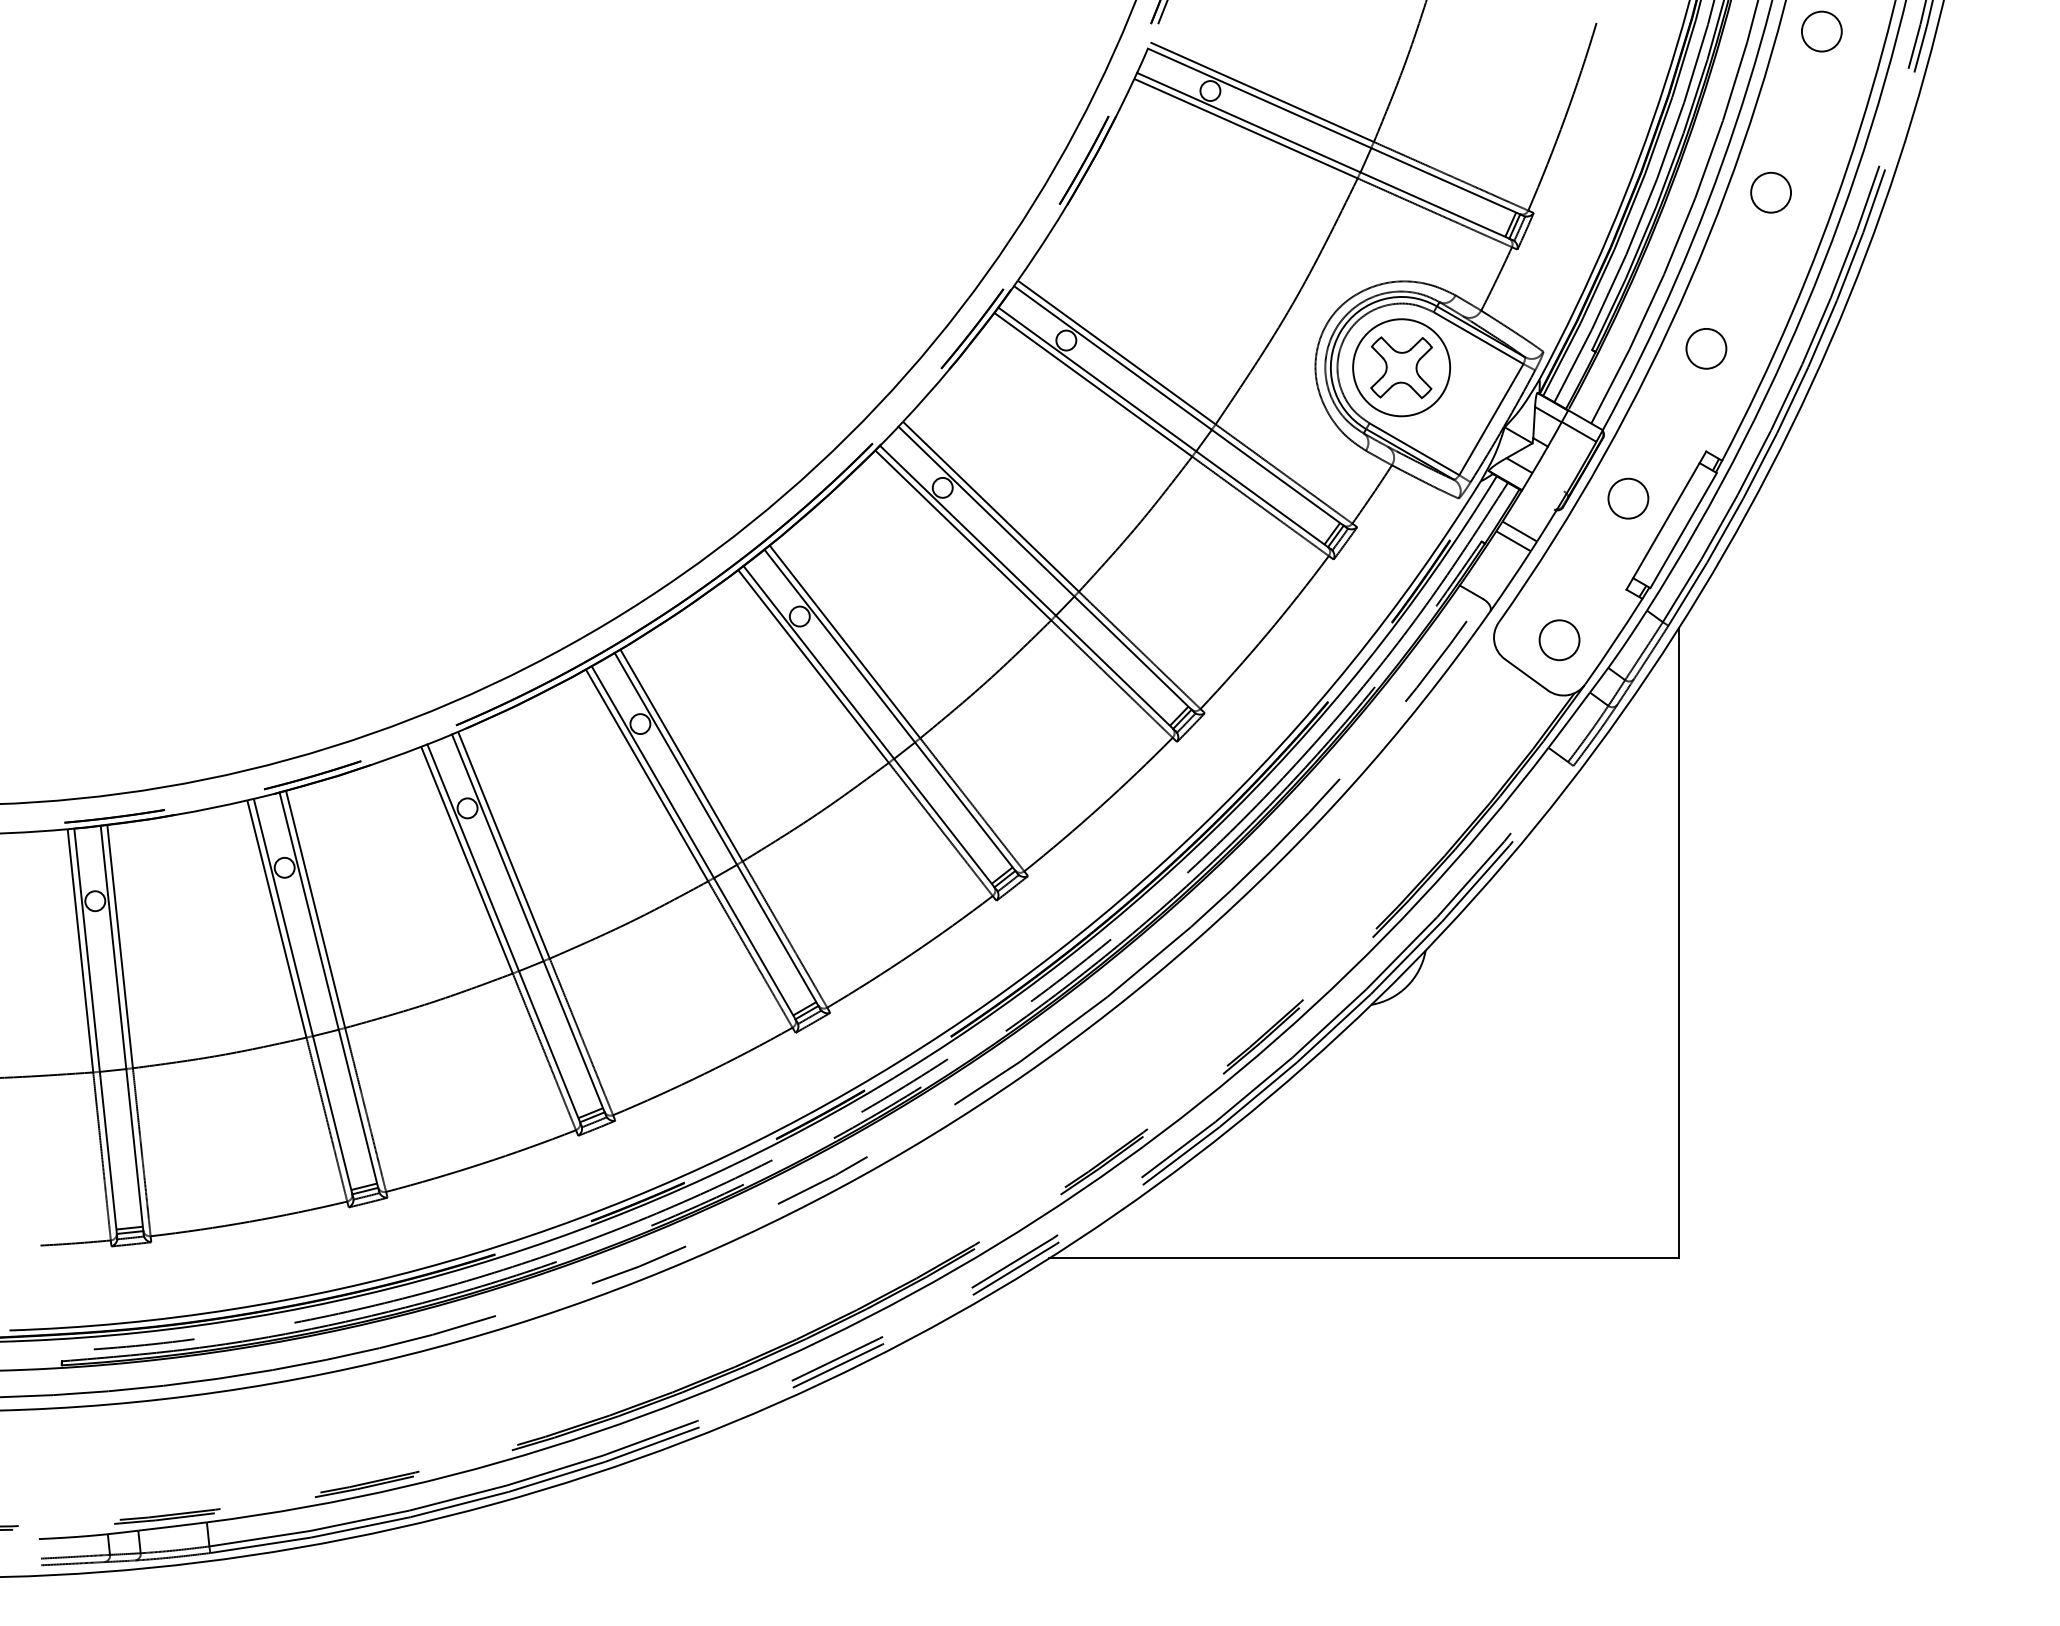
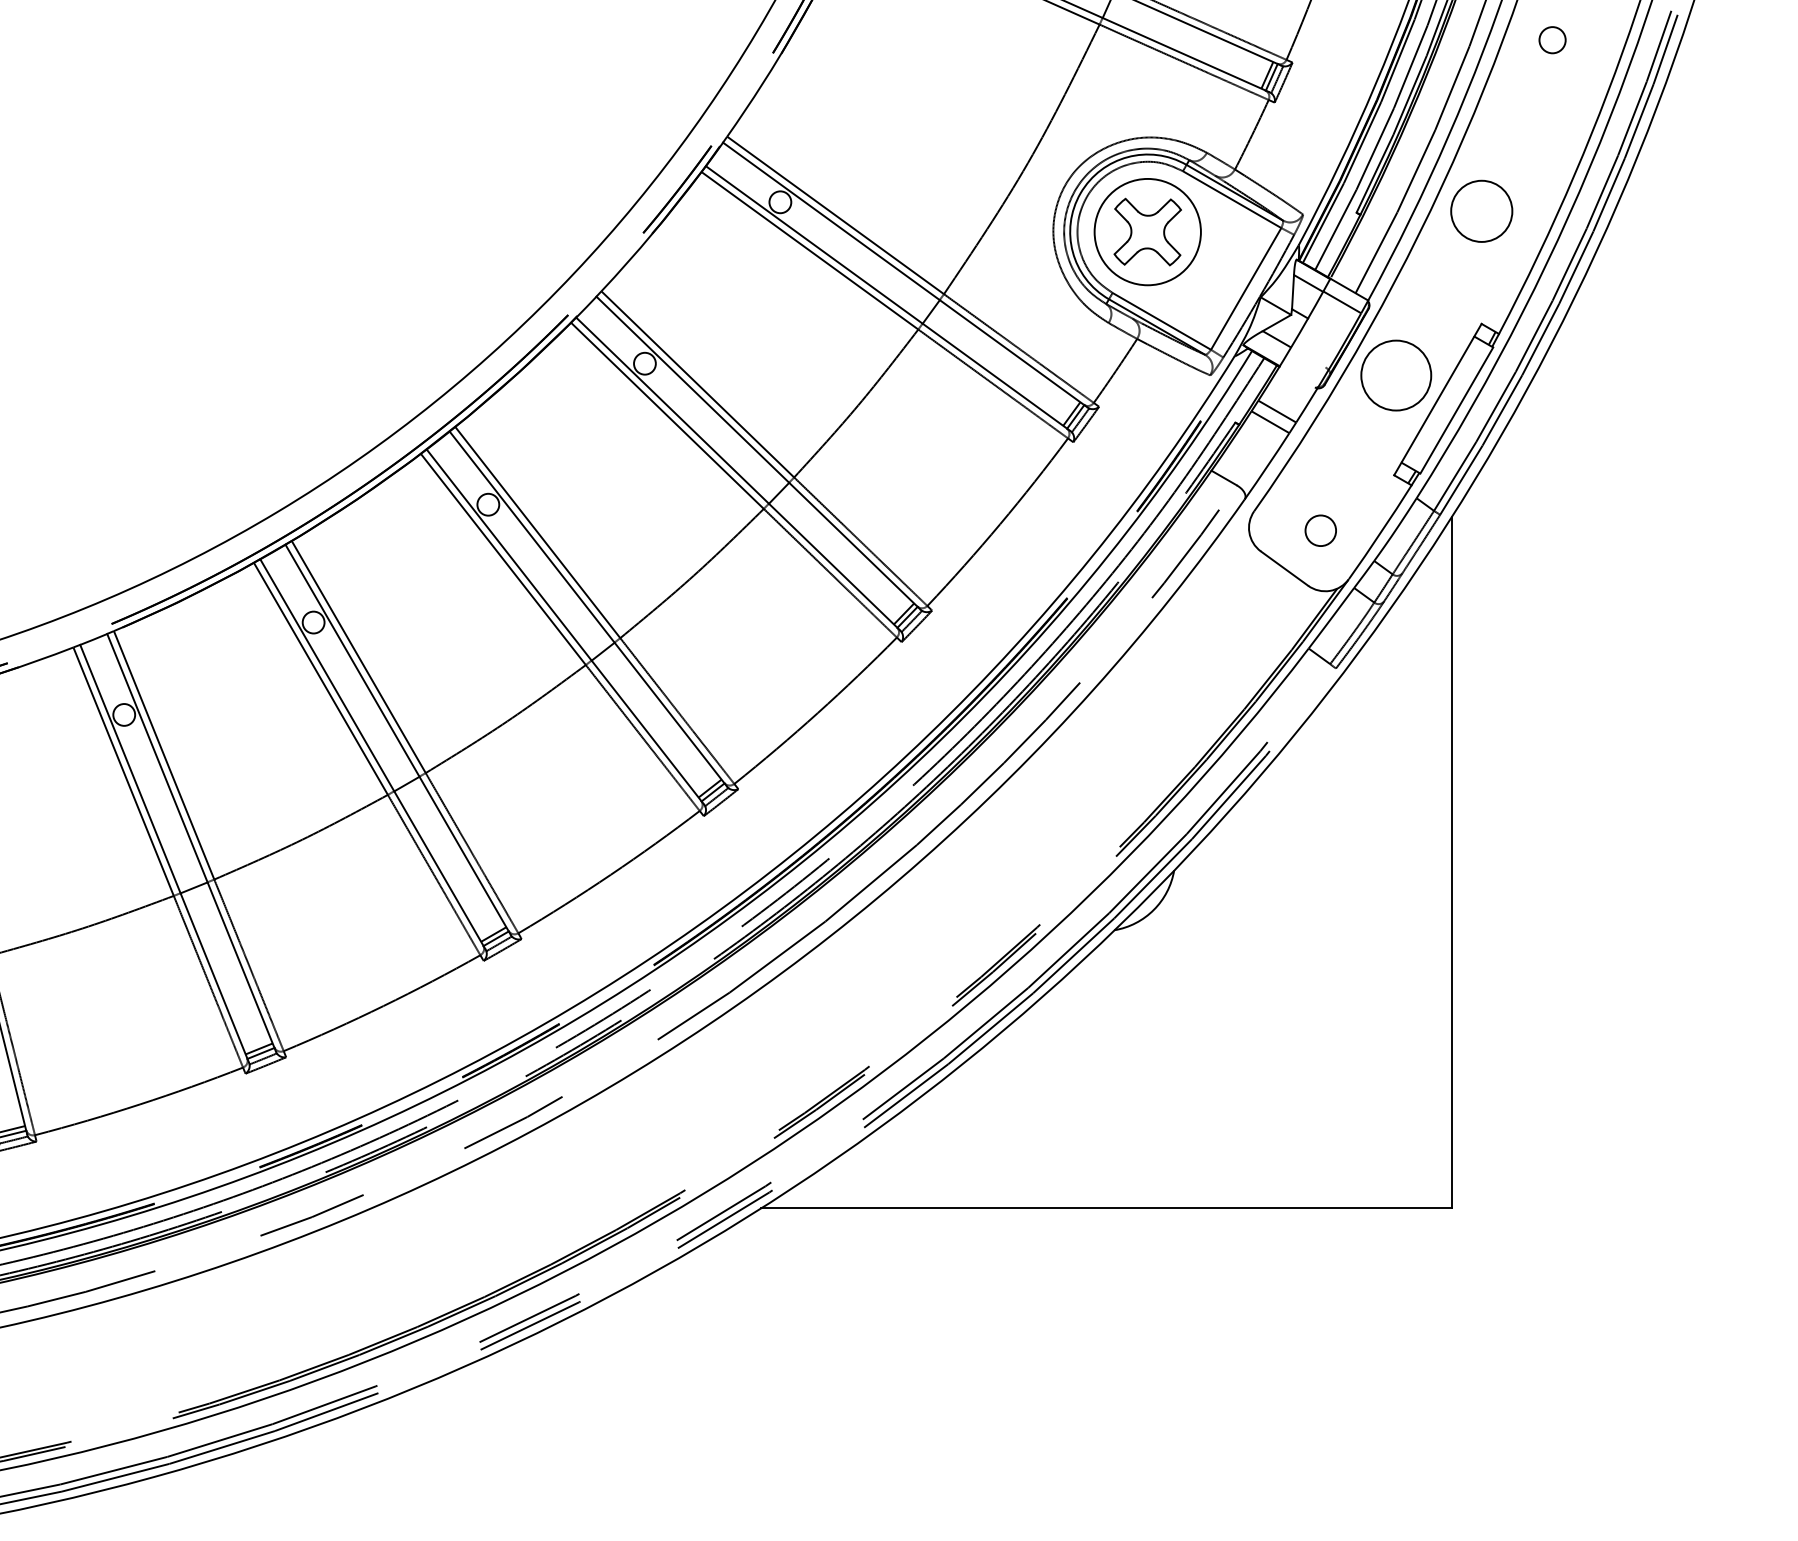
circle: (1770, 192) -> (1551, 40), size x0.6
circle: (1706, 348) -> (1481, 210), size x1.4
circle: (1628, 498) -> (1396, 375), size x1.6
circle: (1559, 640) -> (1320, 530), size x0.7

